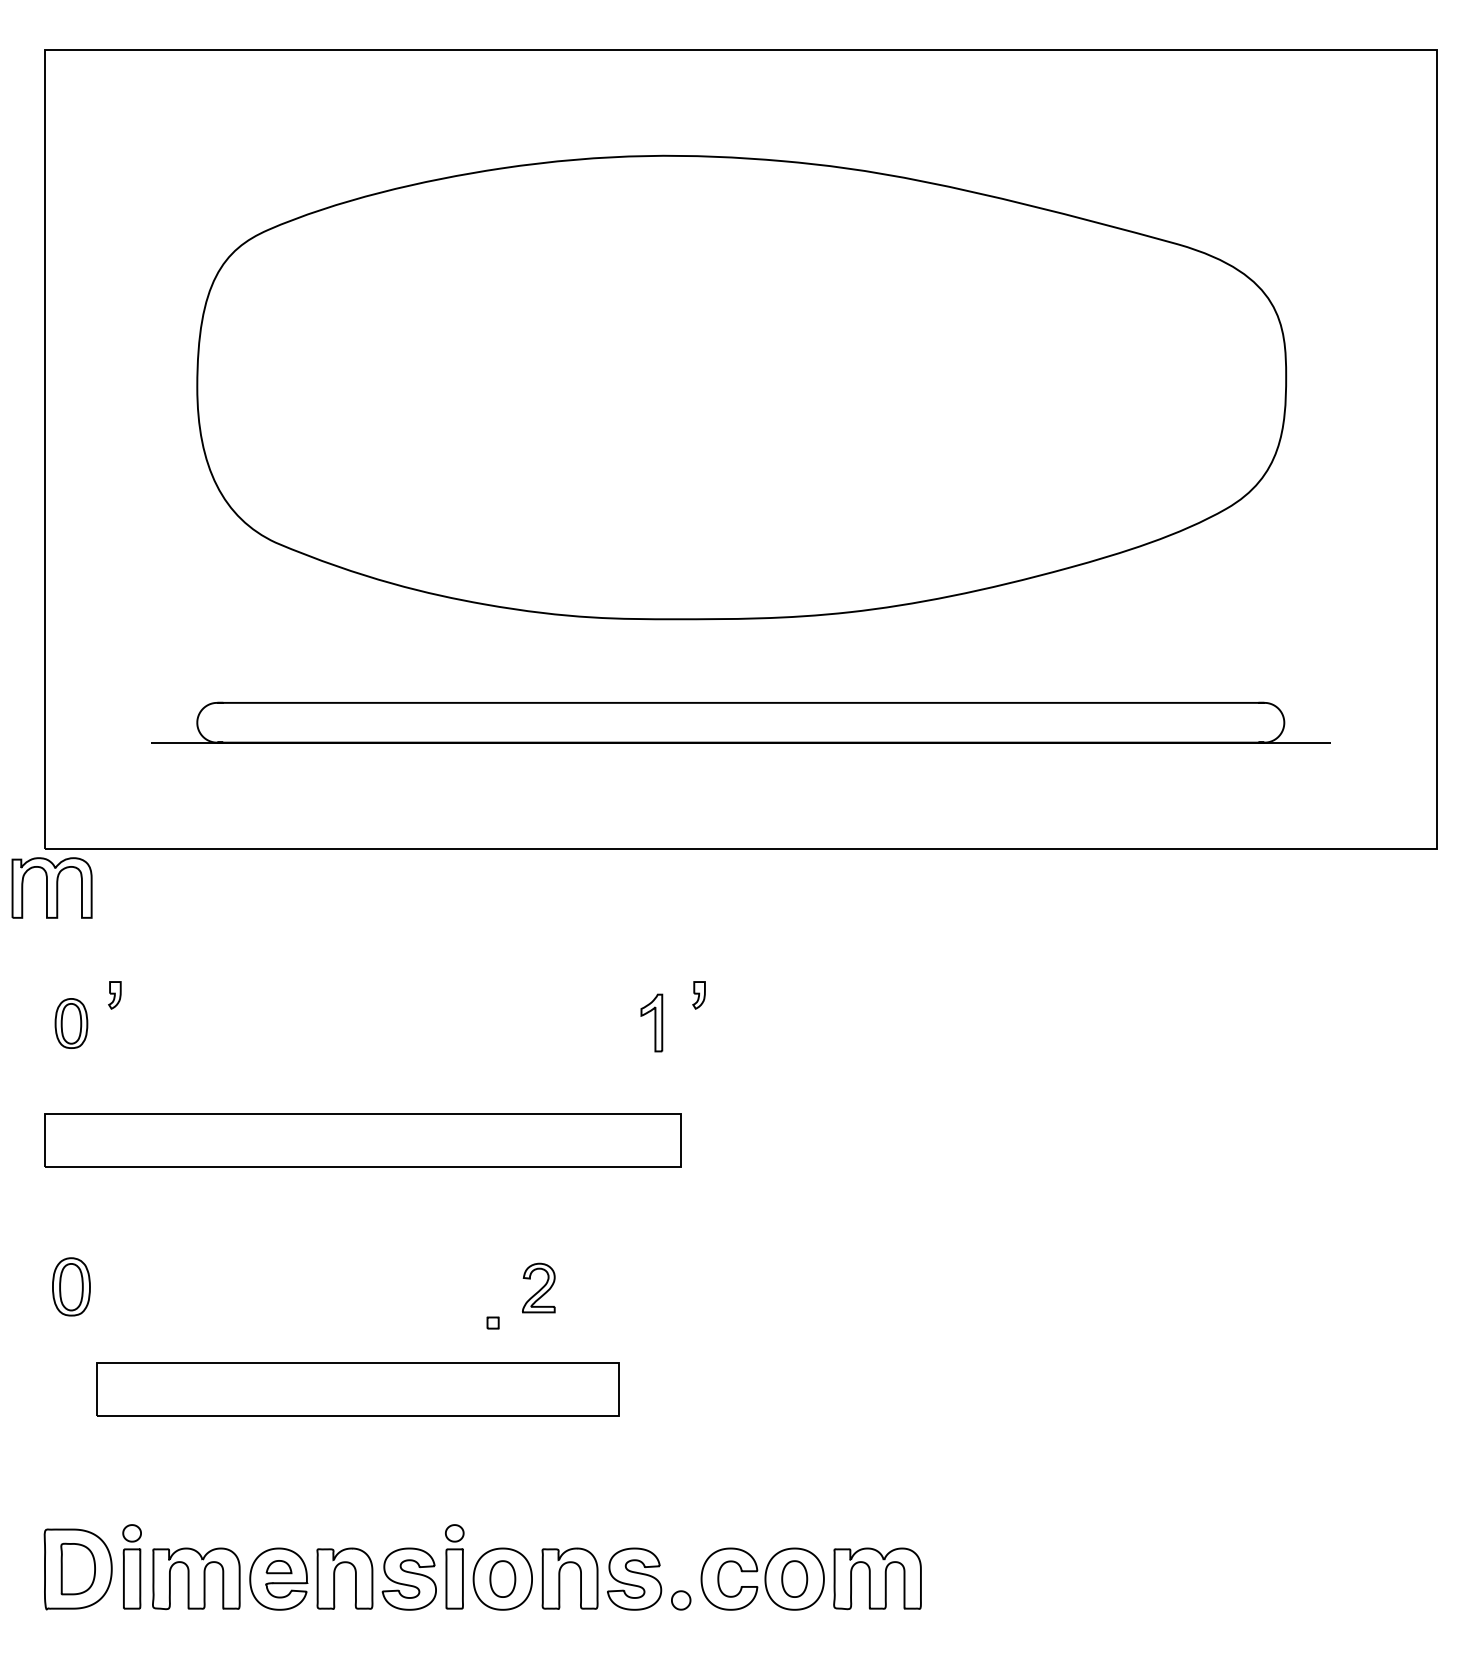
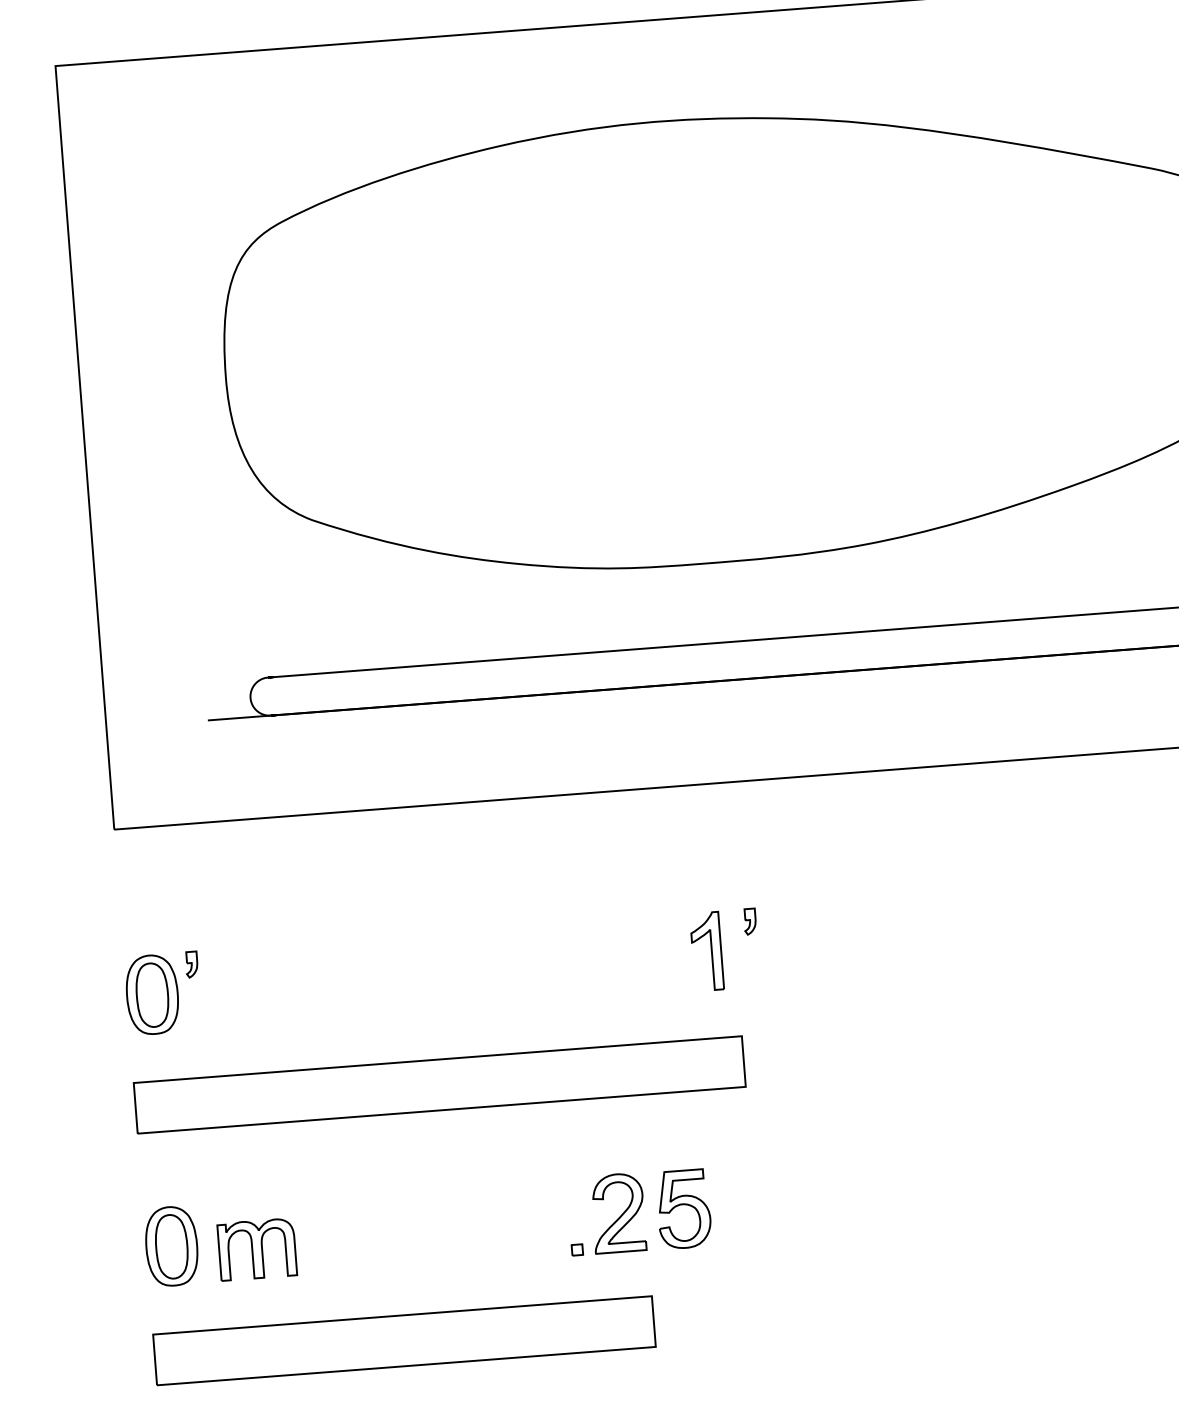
part: (51, 887) -> (256, 1249), moved
part: (651, 1022) -> (706, 951), size x1.43
part: (71, 1023) -> (152, 994), size x1.67
part: (71, 1286) -> (171, 1246), size x1.43
part: (538, 1287) -> (618, 1212), size x1.67
part: (606, 1289) -> (683, 1209), added
part: (357, 1389) -> (404, 1340), moved

